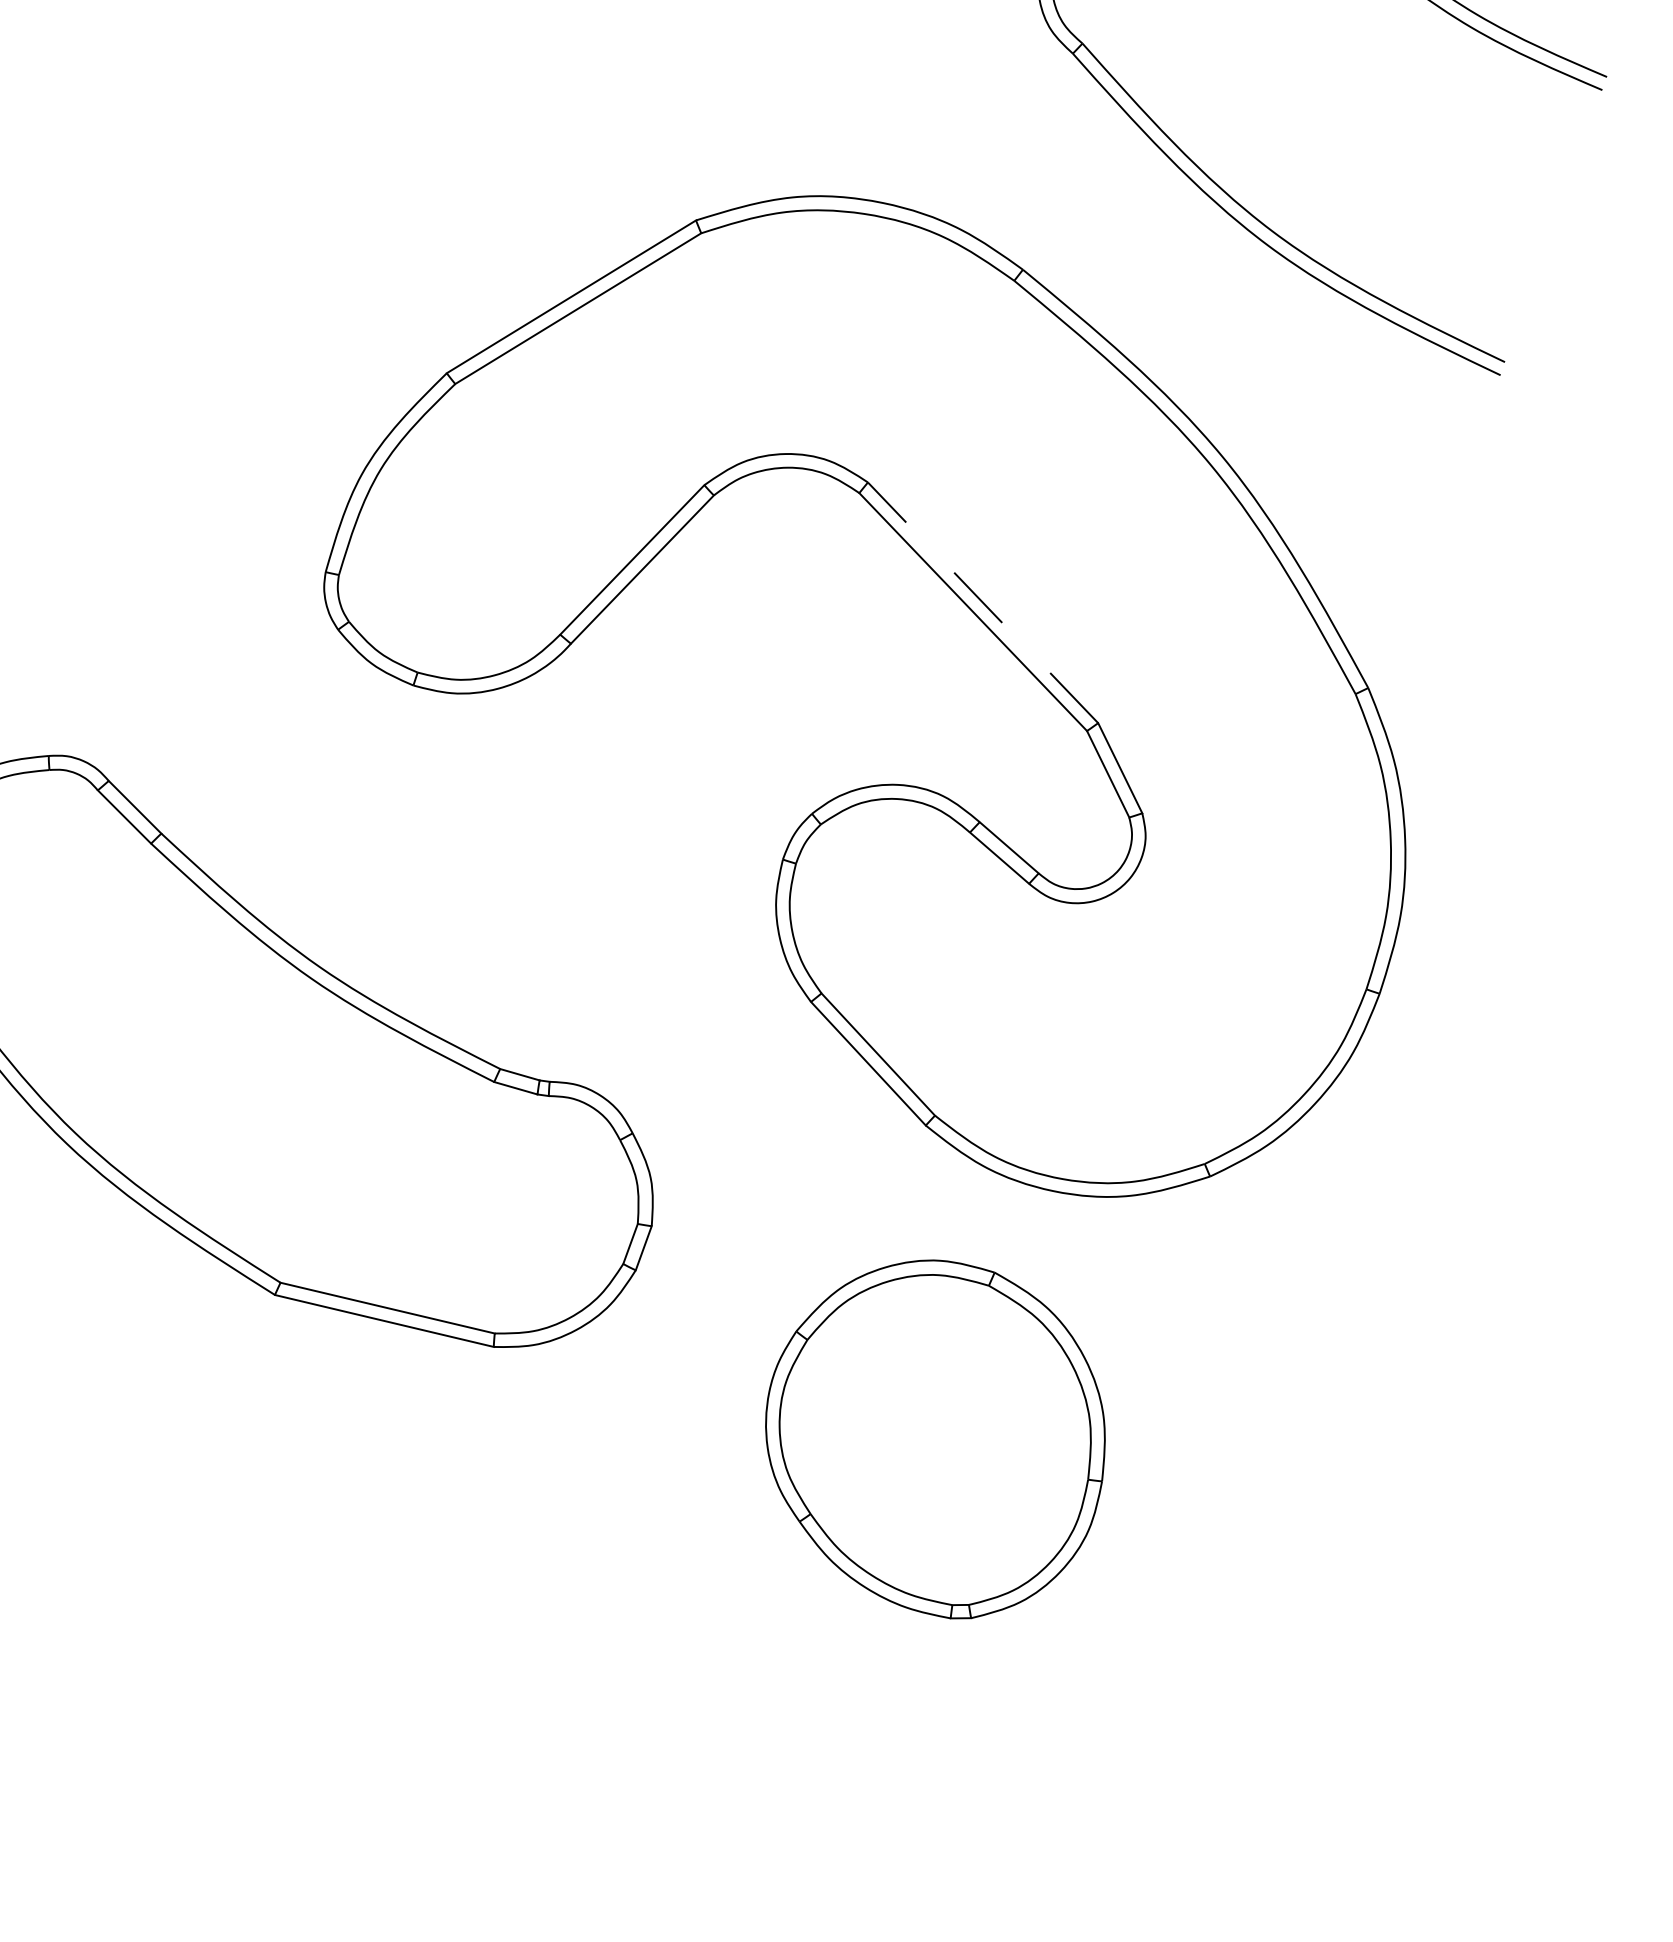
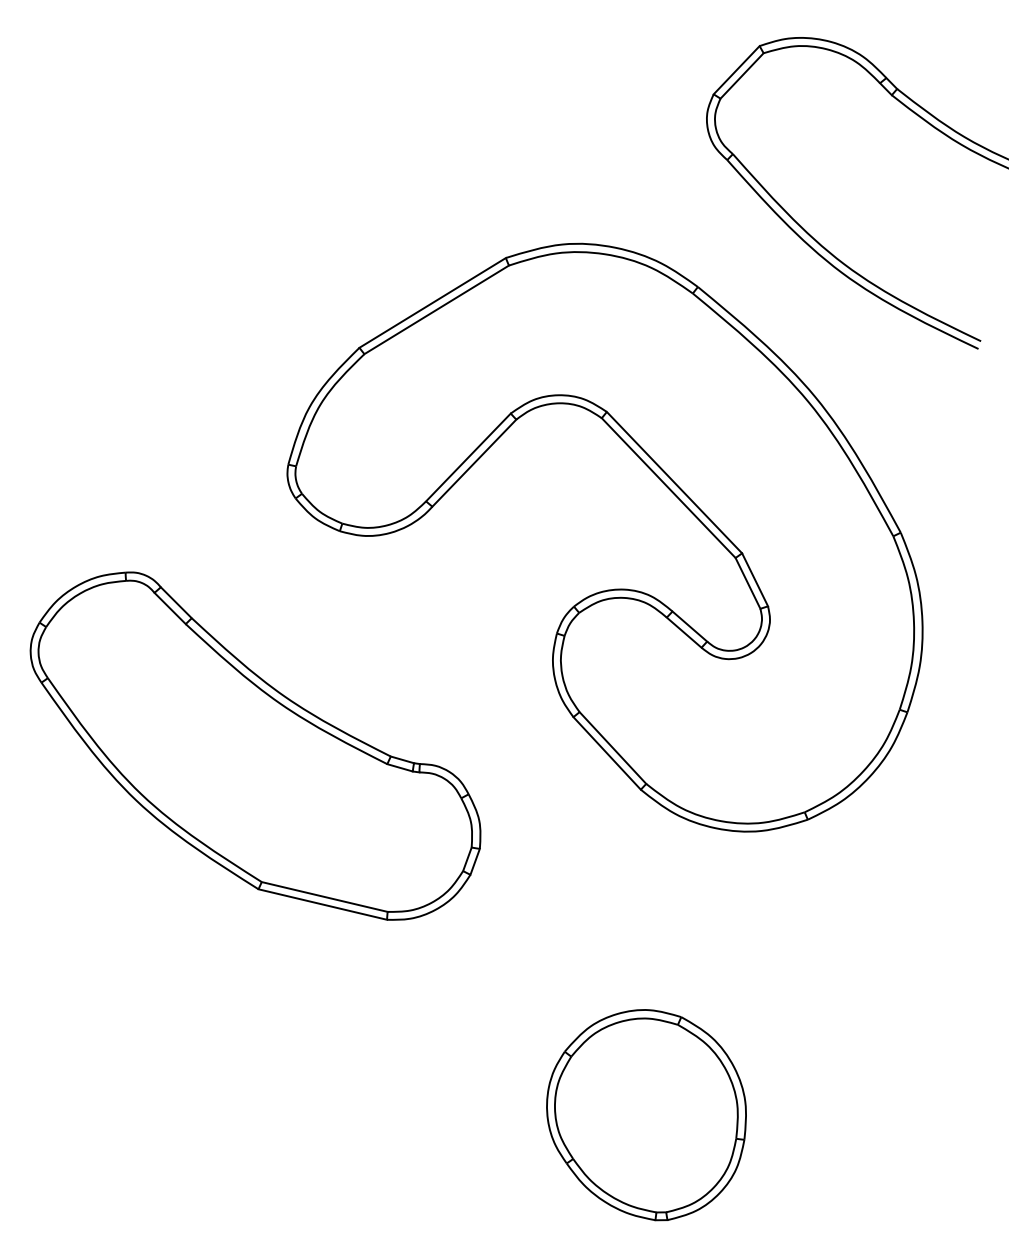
line: (983, 602) -> (674, 482), dashed -> solid
part: (935, 1440) -> (646, 1115), moved

